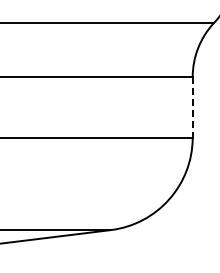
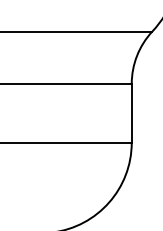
line: (192, 107) -> (131, 113), dashed -> solid

